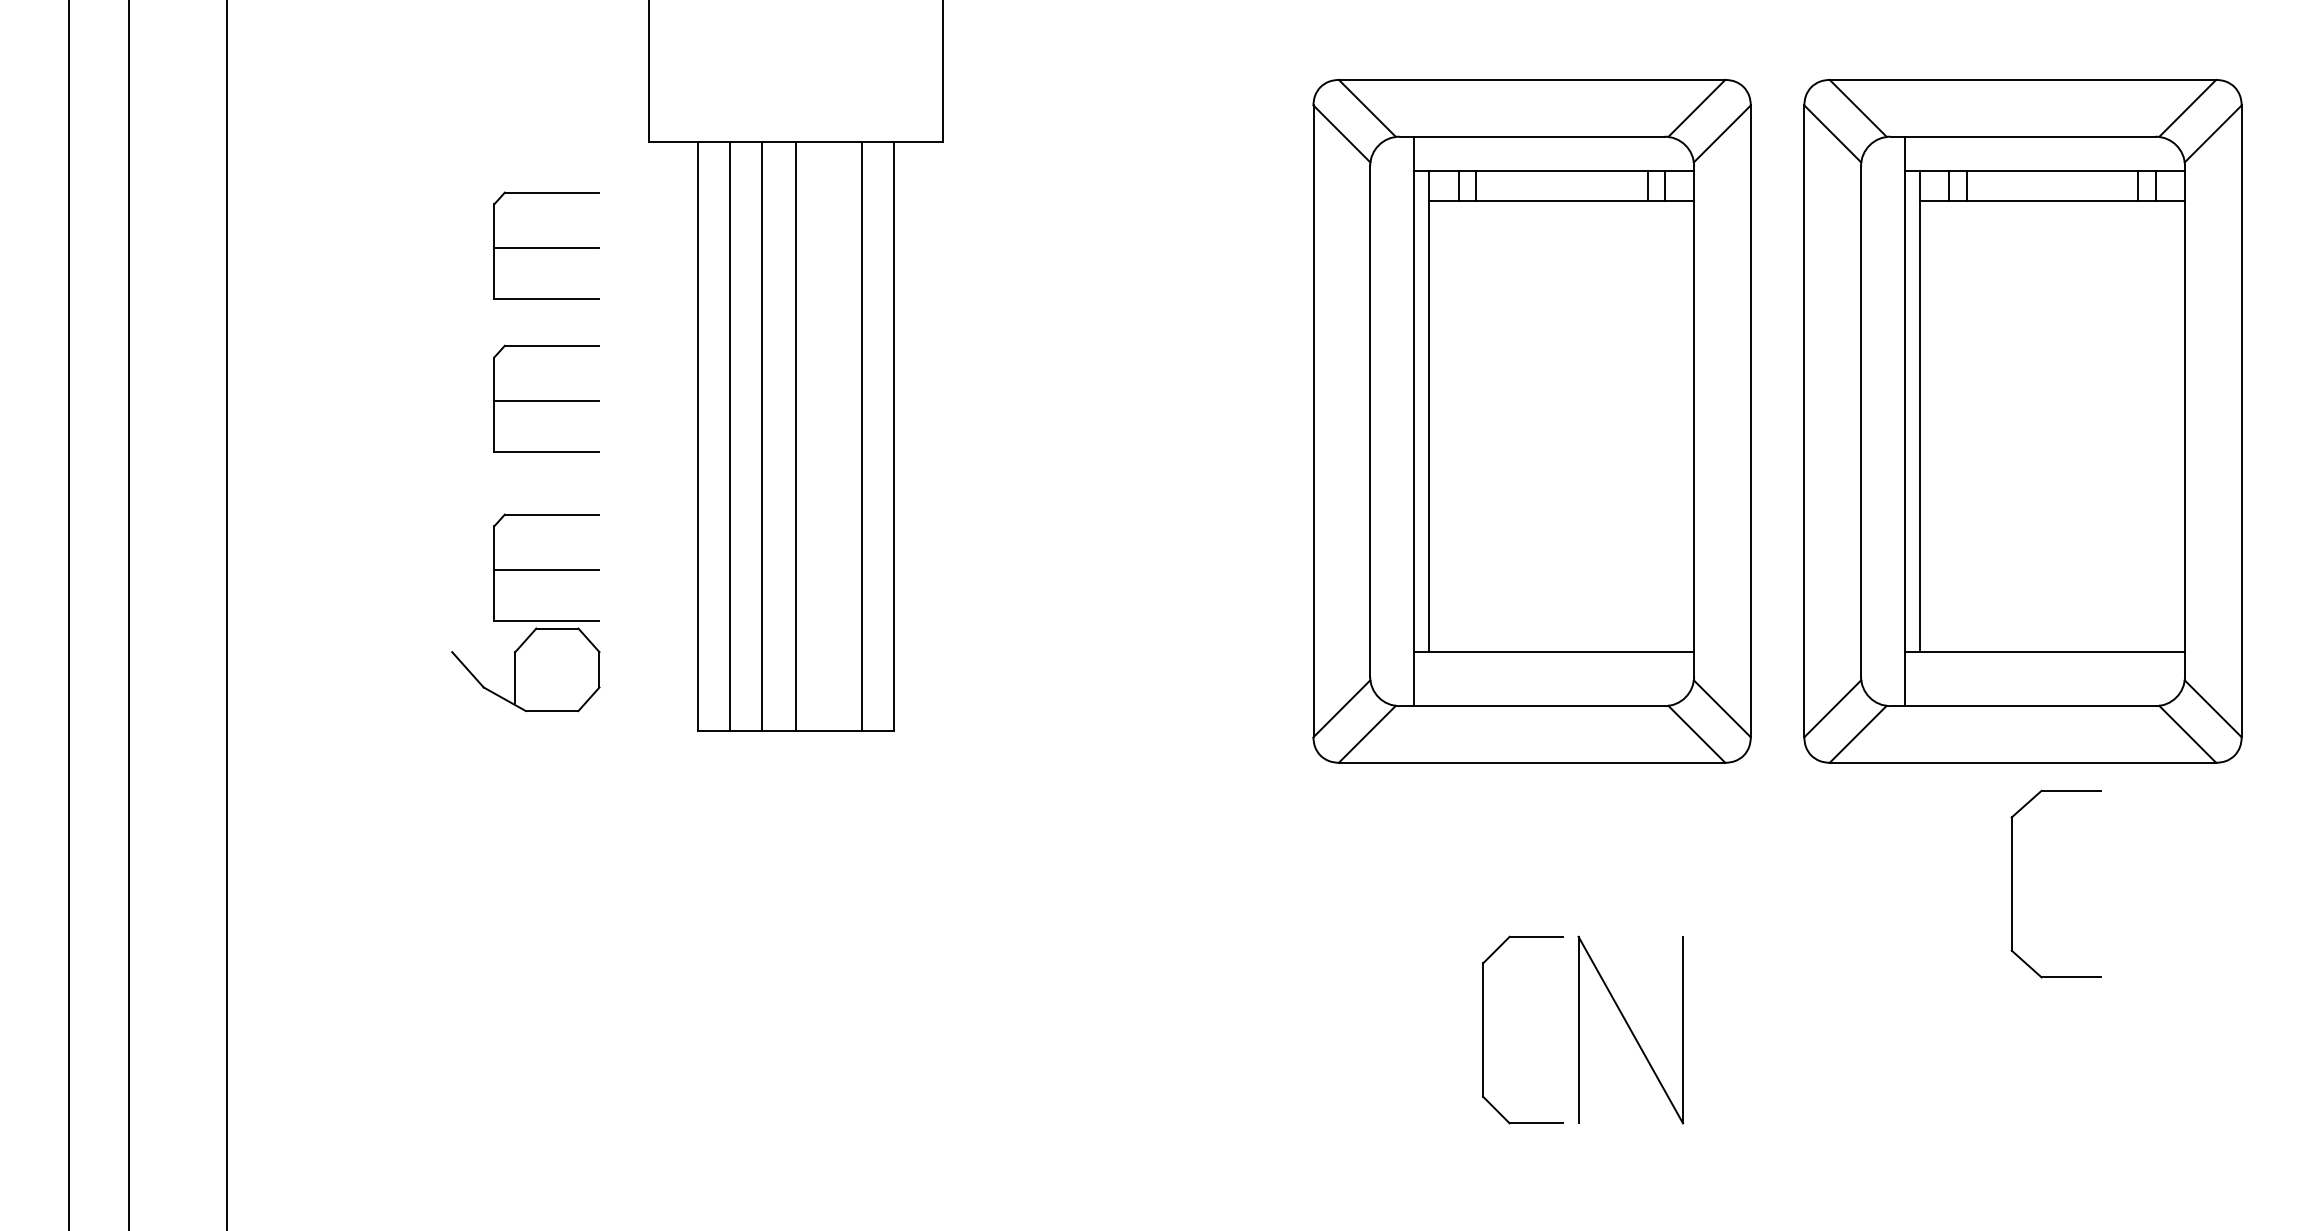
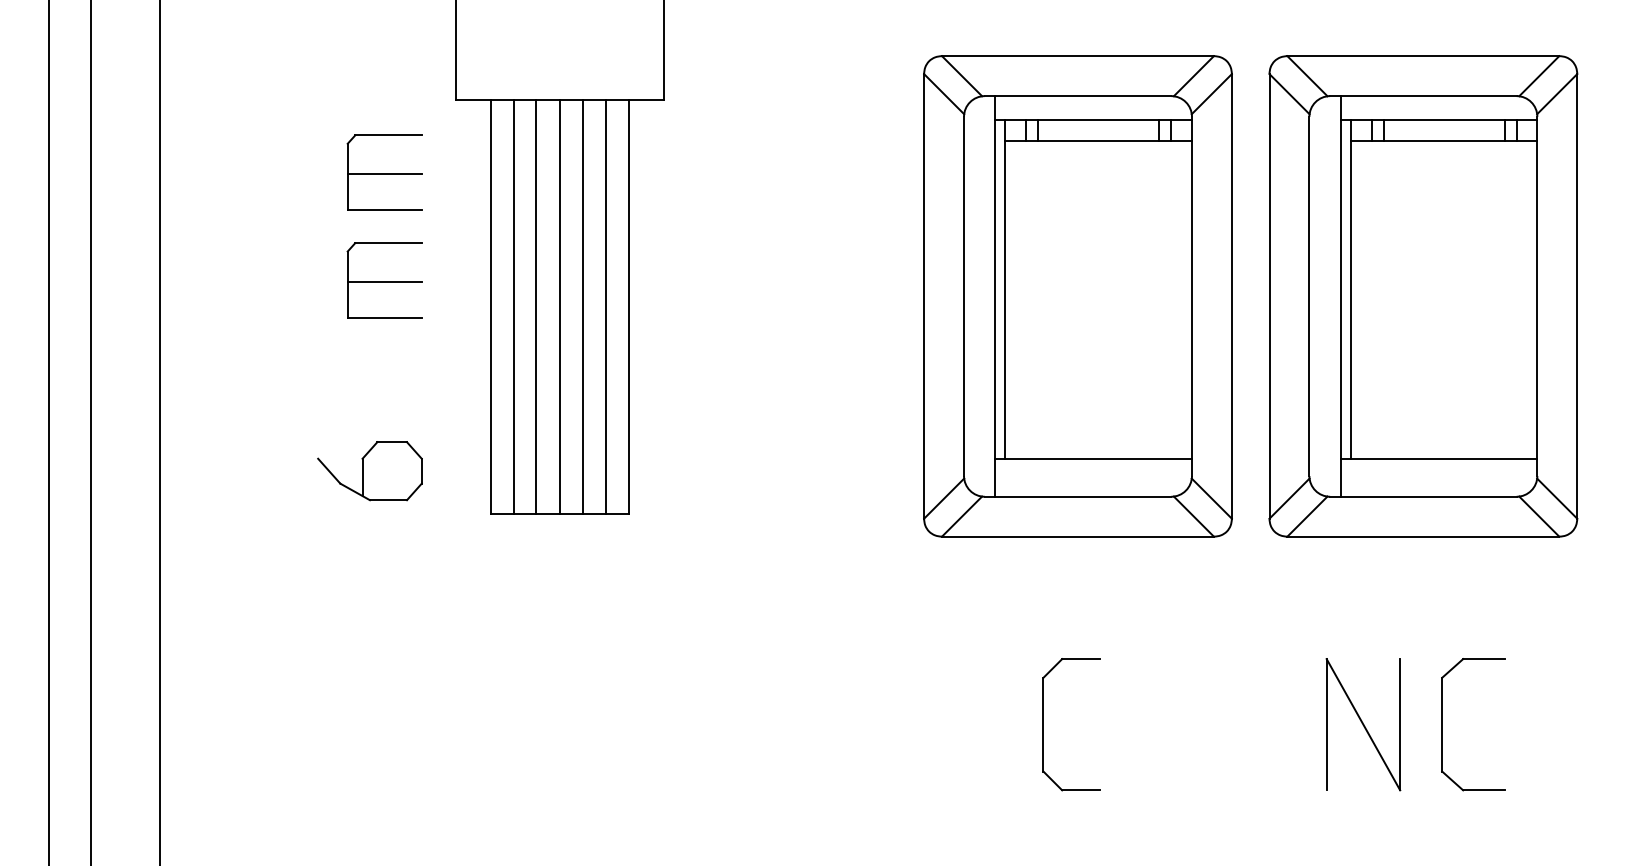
line: (829, 435) -> (583, 306), added
part: (546, 567) -> (384, 399), removed
part: (2012, 883) -> (1442, 724), moved
part: (1630, 1029) -> (1363, 724), moved

